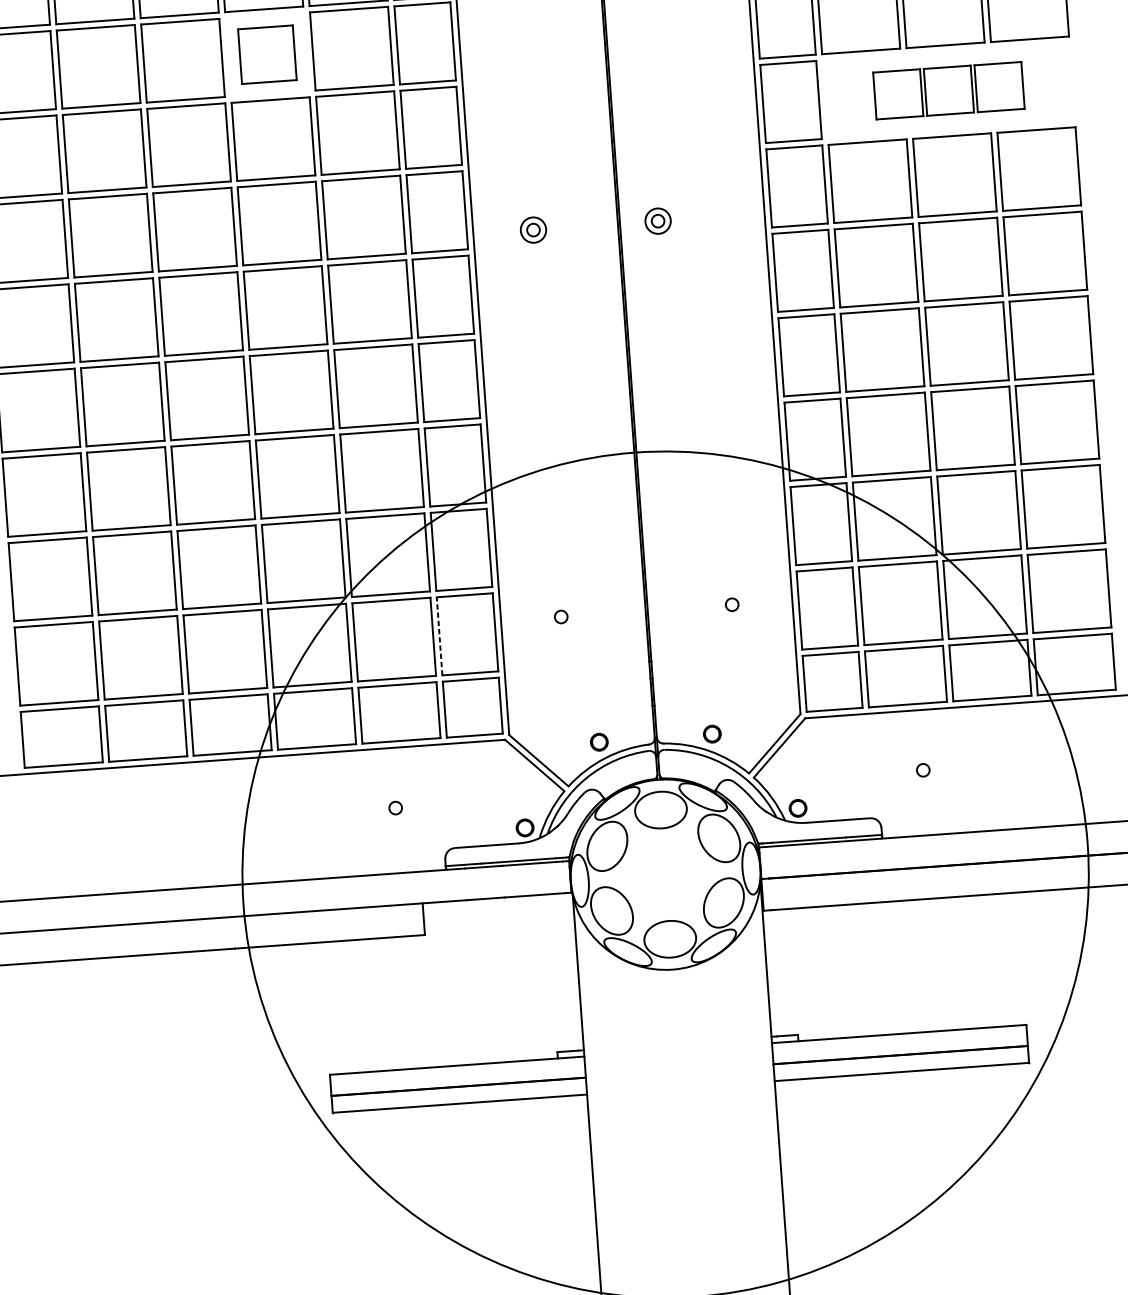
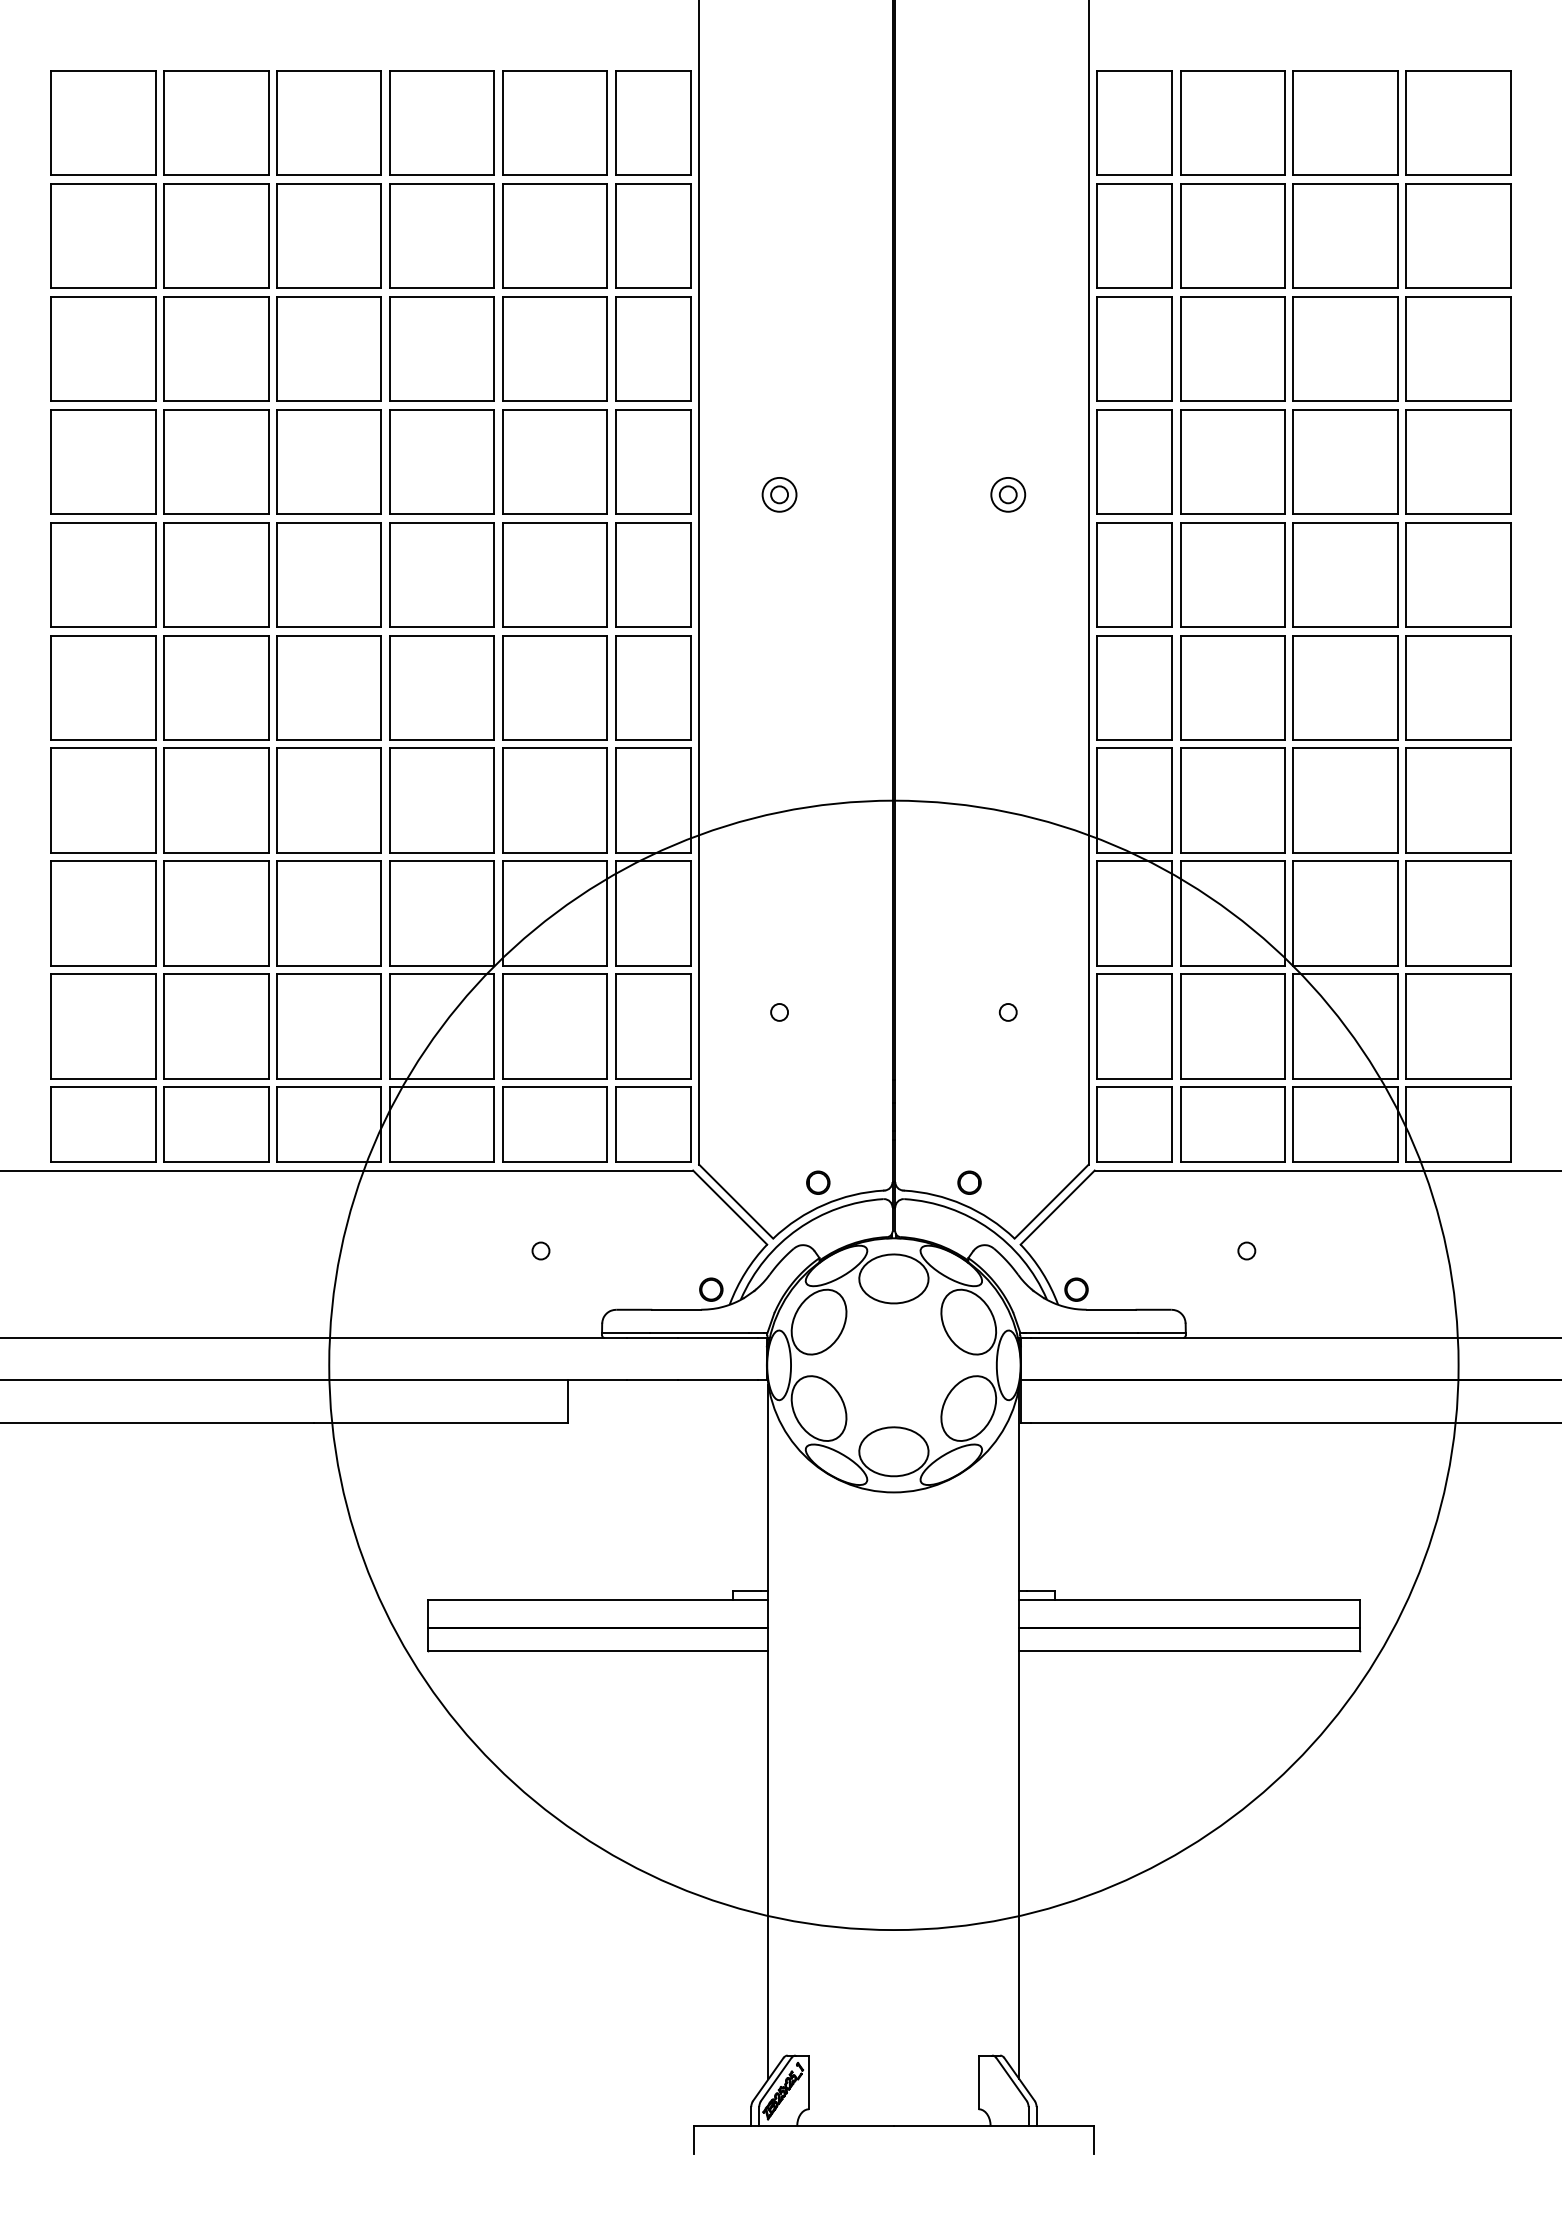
part: (266, 54) -> (441, 235), size x1.43
part: (948, 90) -> (1345, 348), size x1.67
part: (658, 220) -> (1008, 494), moved
line: (439, 636) -> (615, 1026), dashed -> solid

